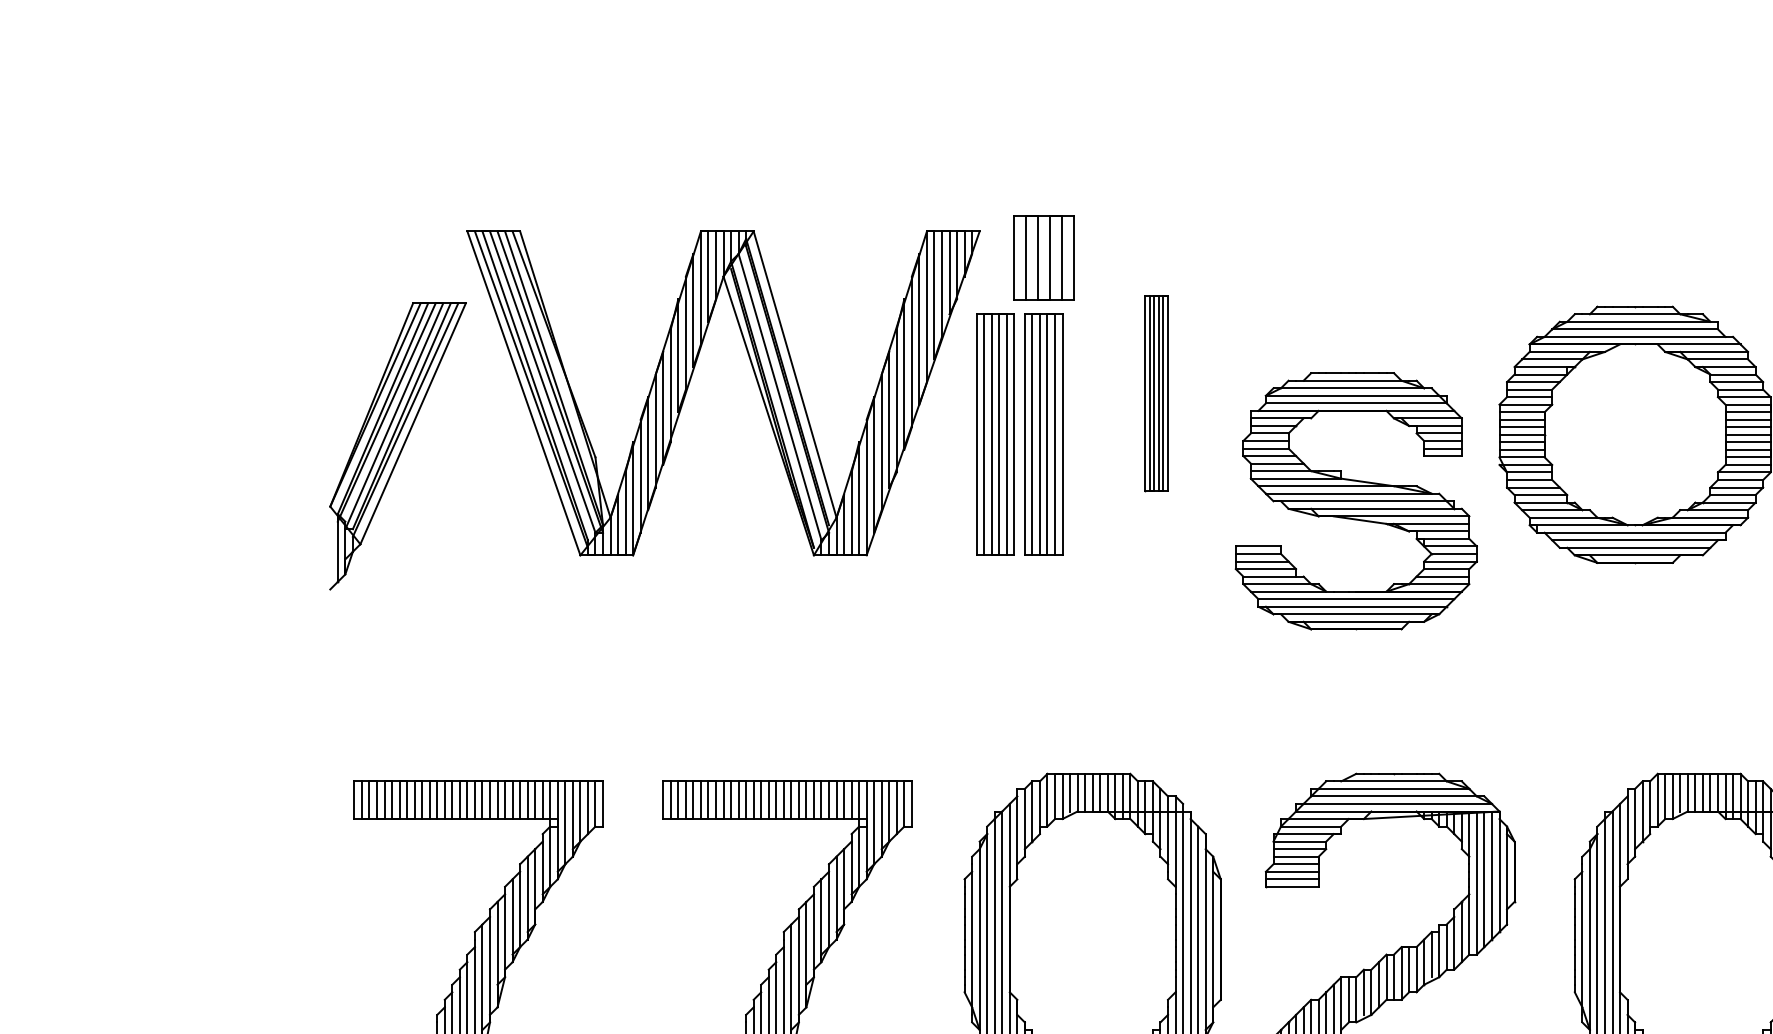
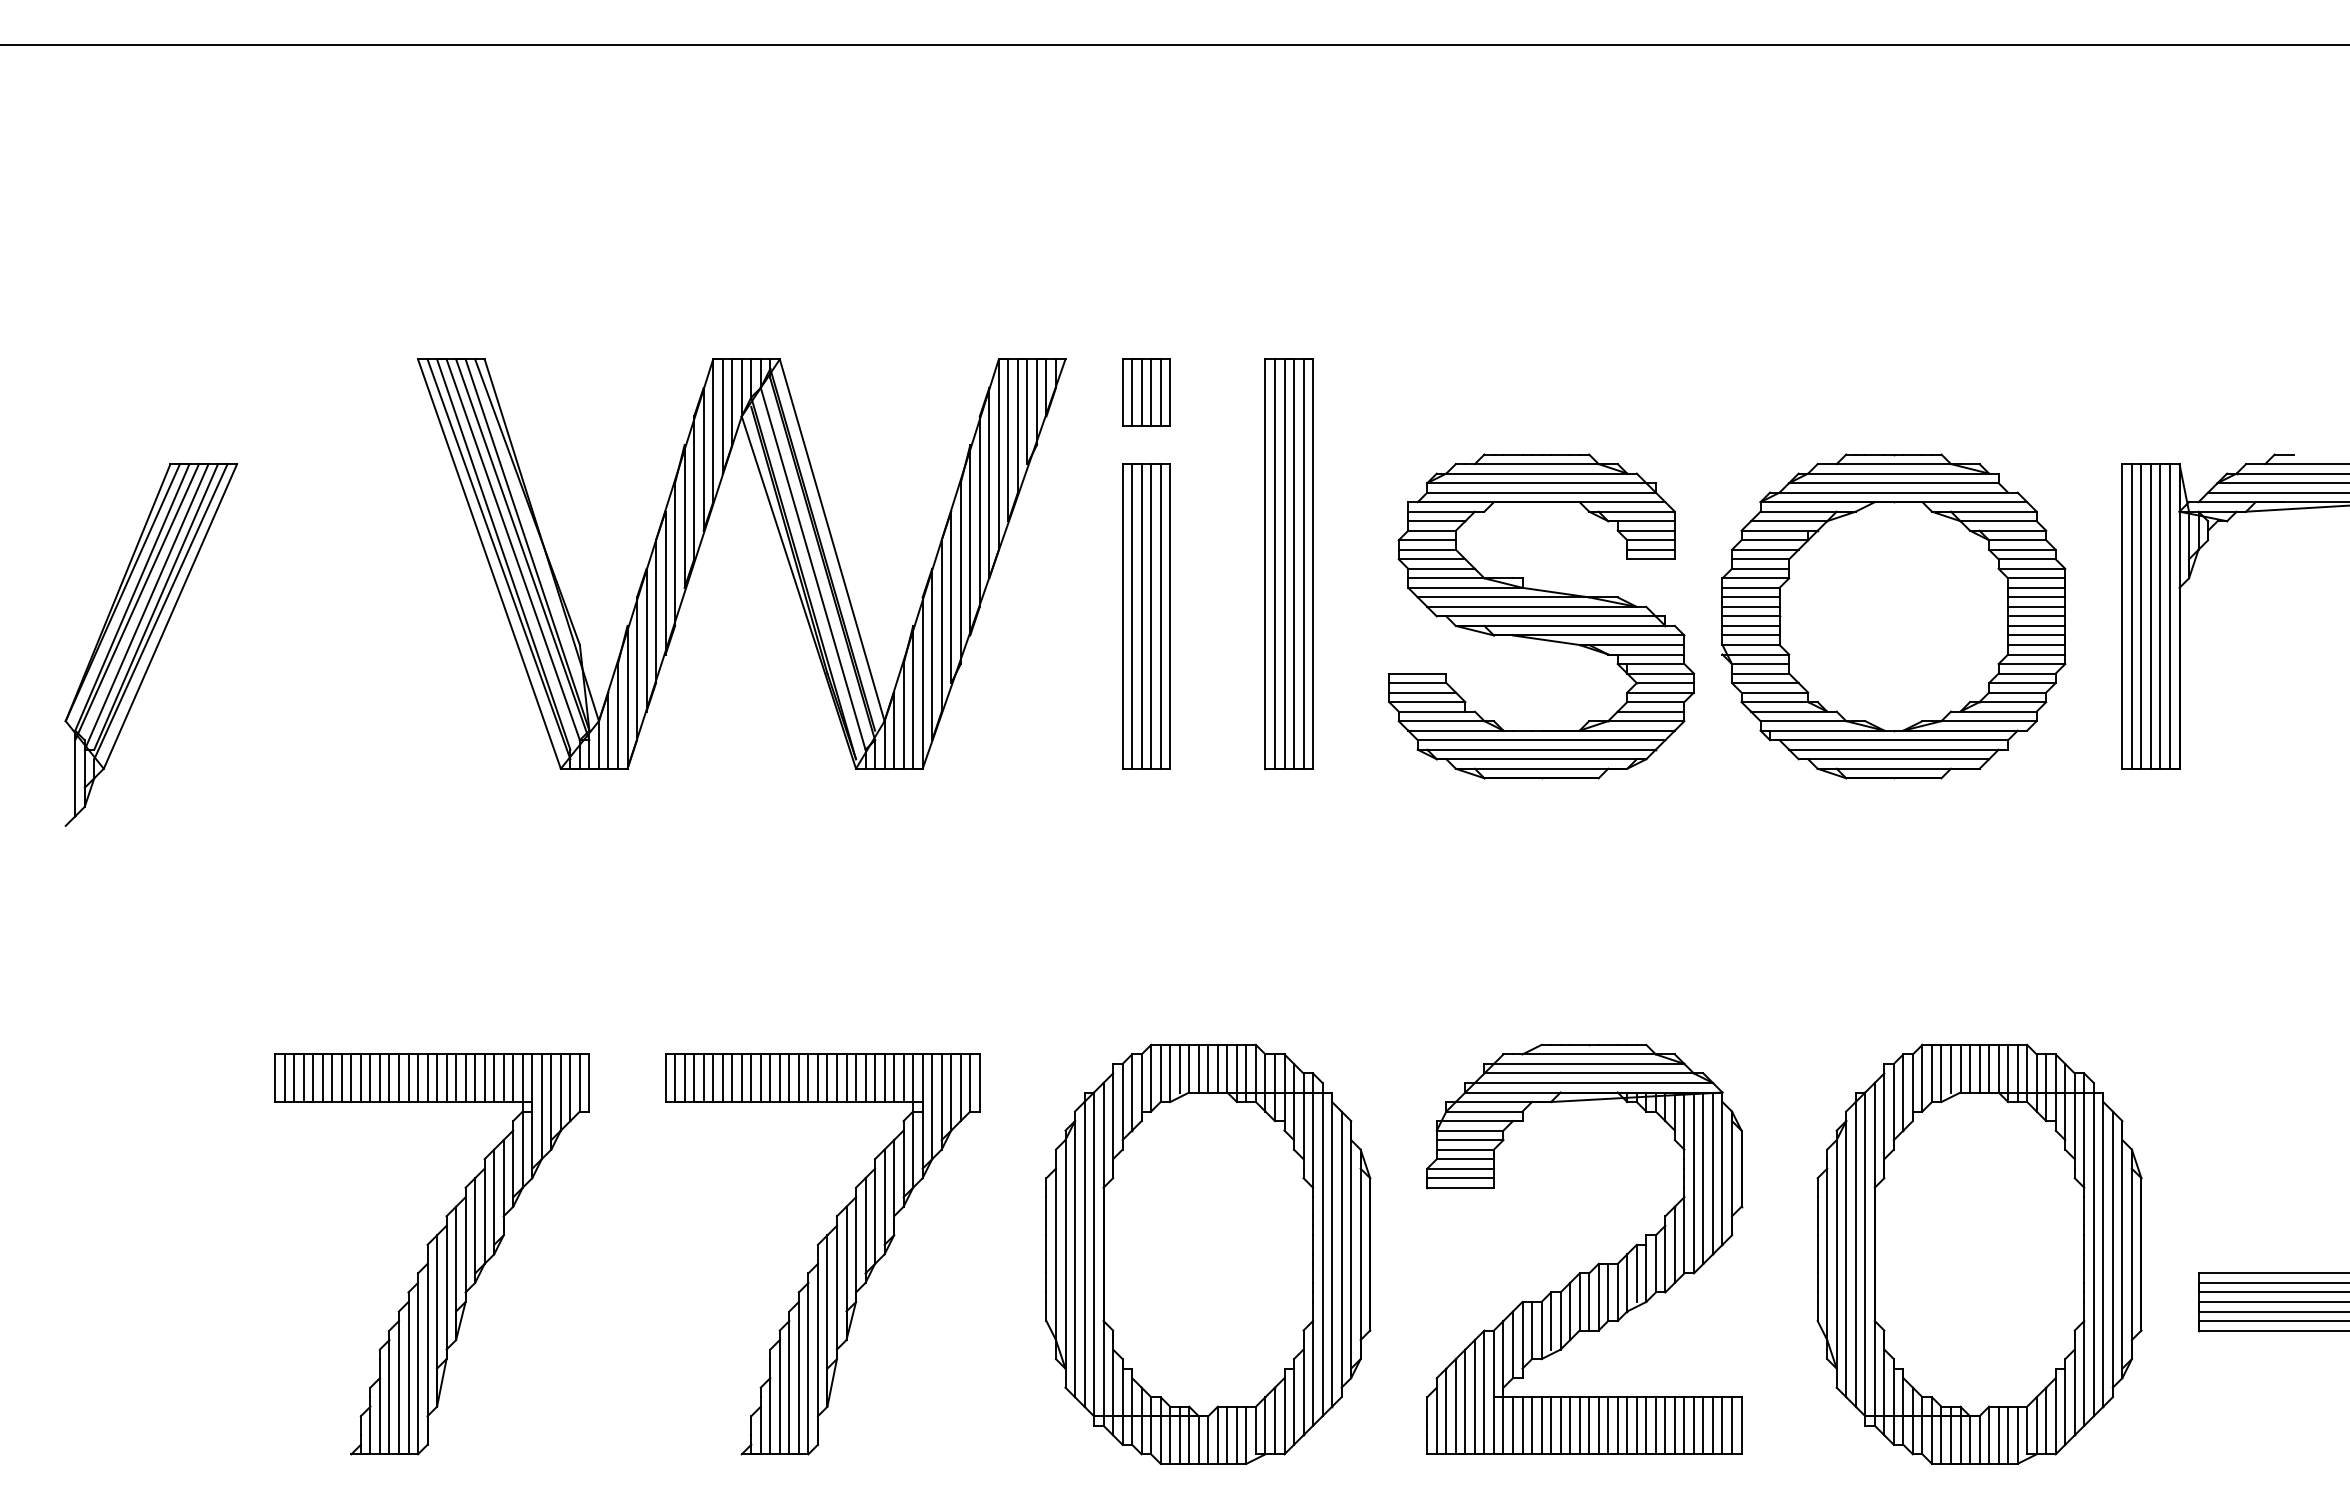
part: (1043, 257) -> (1146, 392), size x0.62
part: (1156, 393) -> (1288, 564), size x1.67
part: (995, 434) -> (1085, 616), removed
part: (398, 445) -> (151, 644), moved
part: (1356, 501) -> (1541, 616), moved

